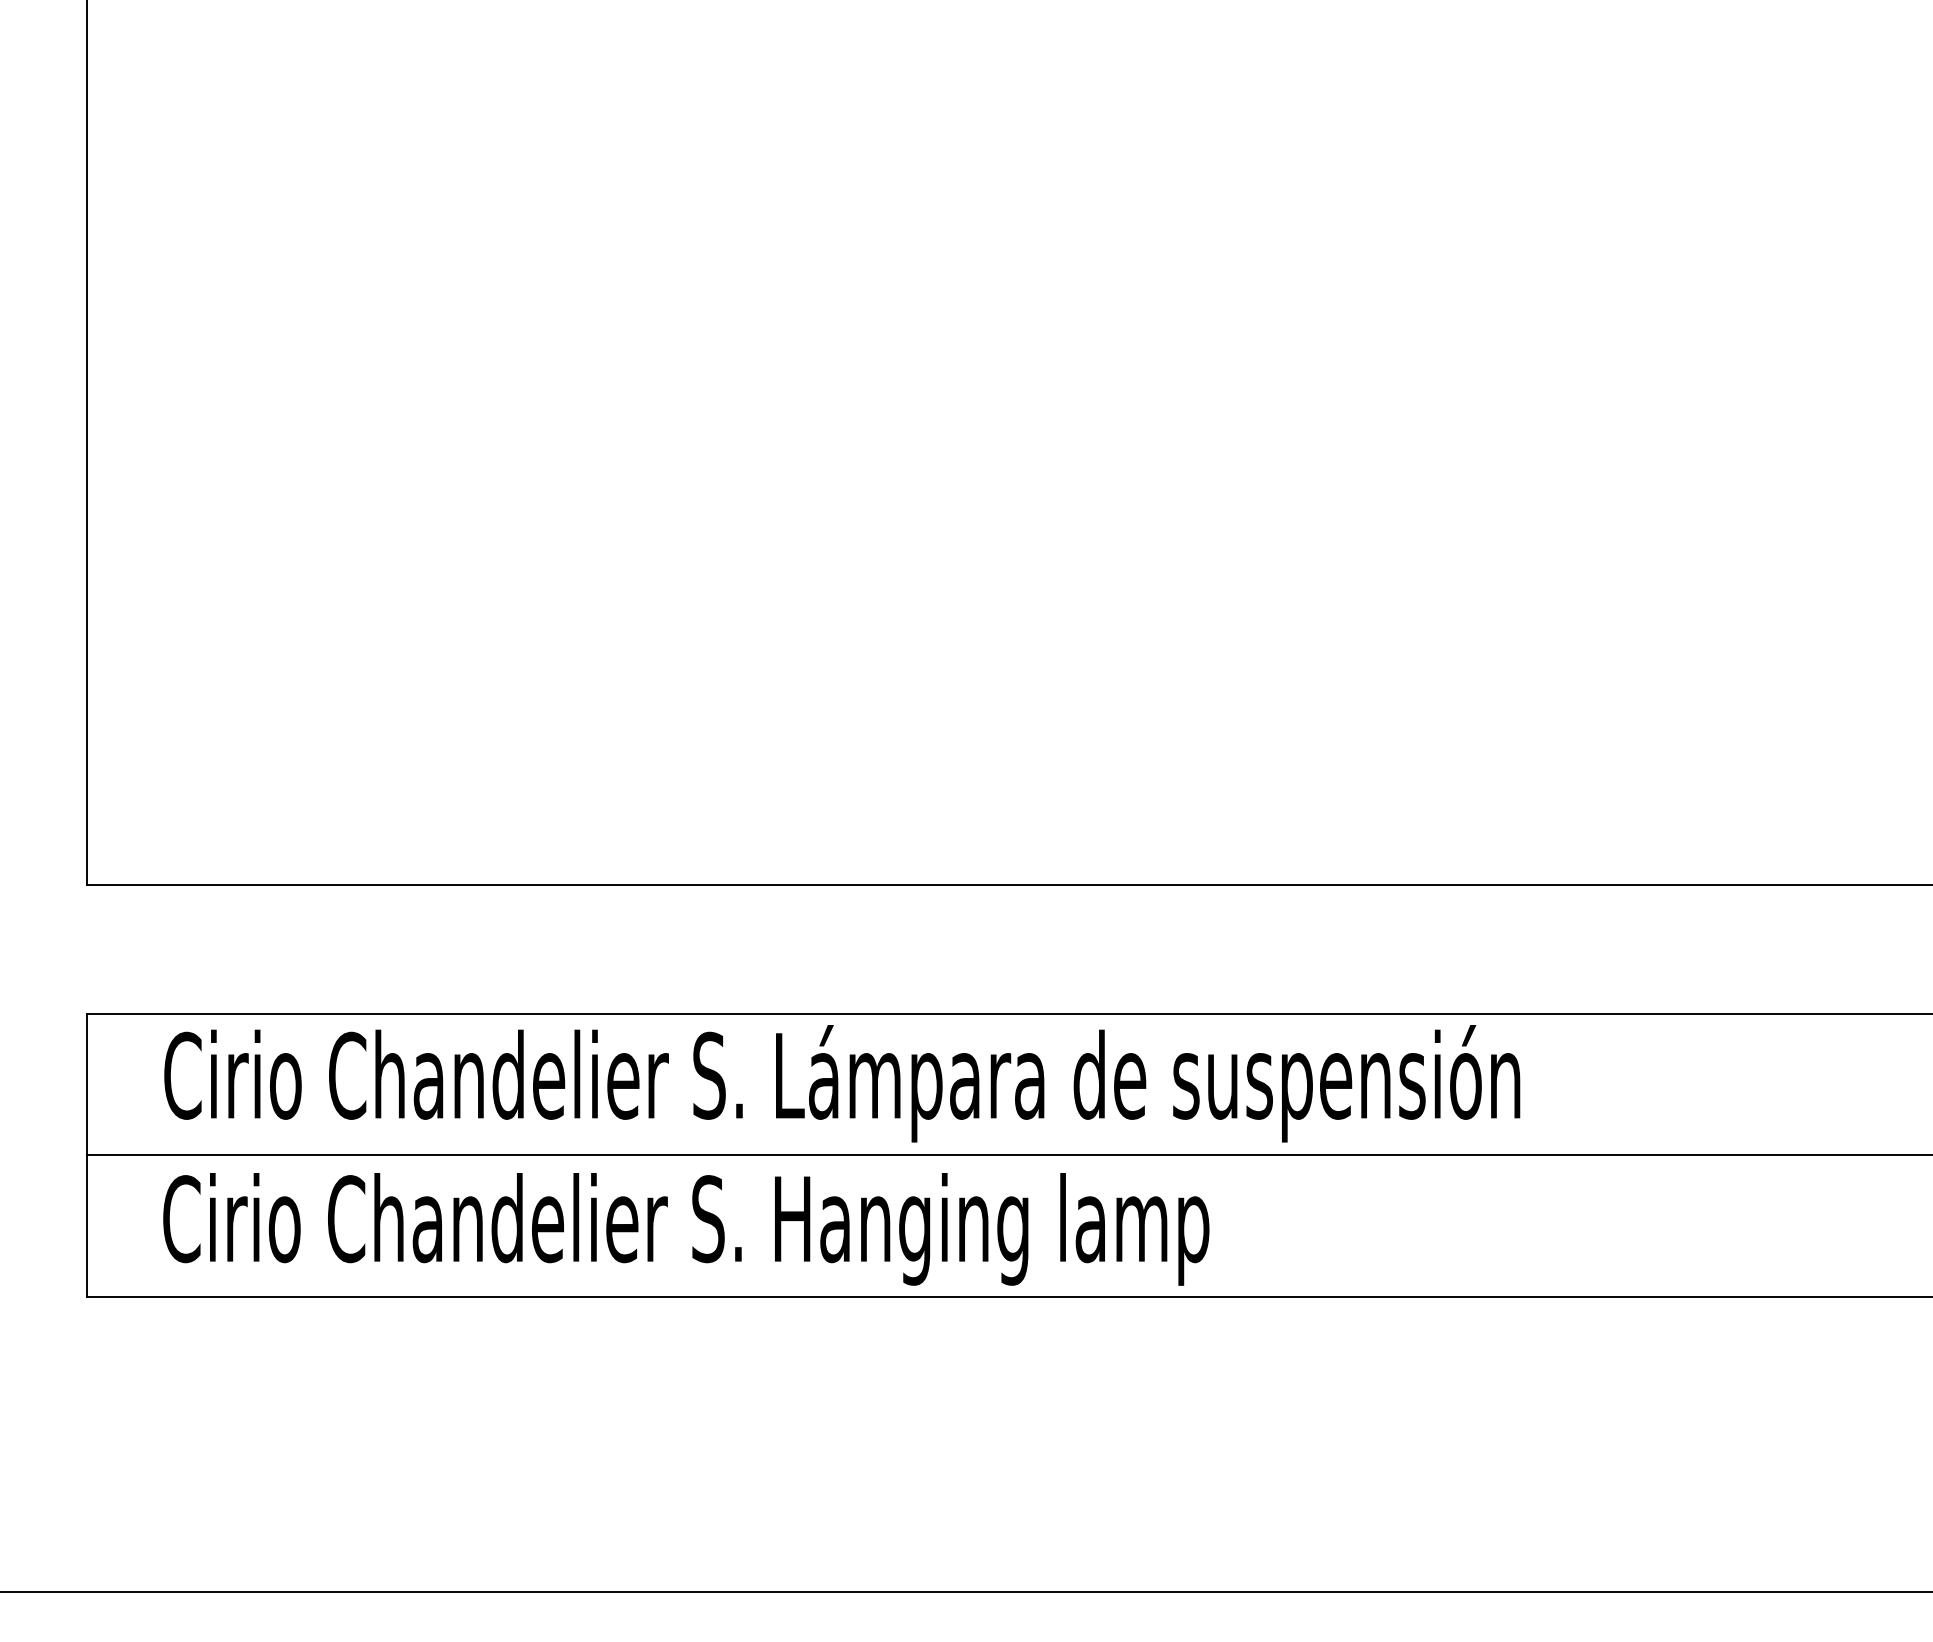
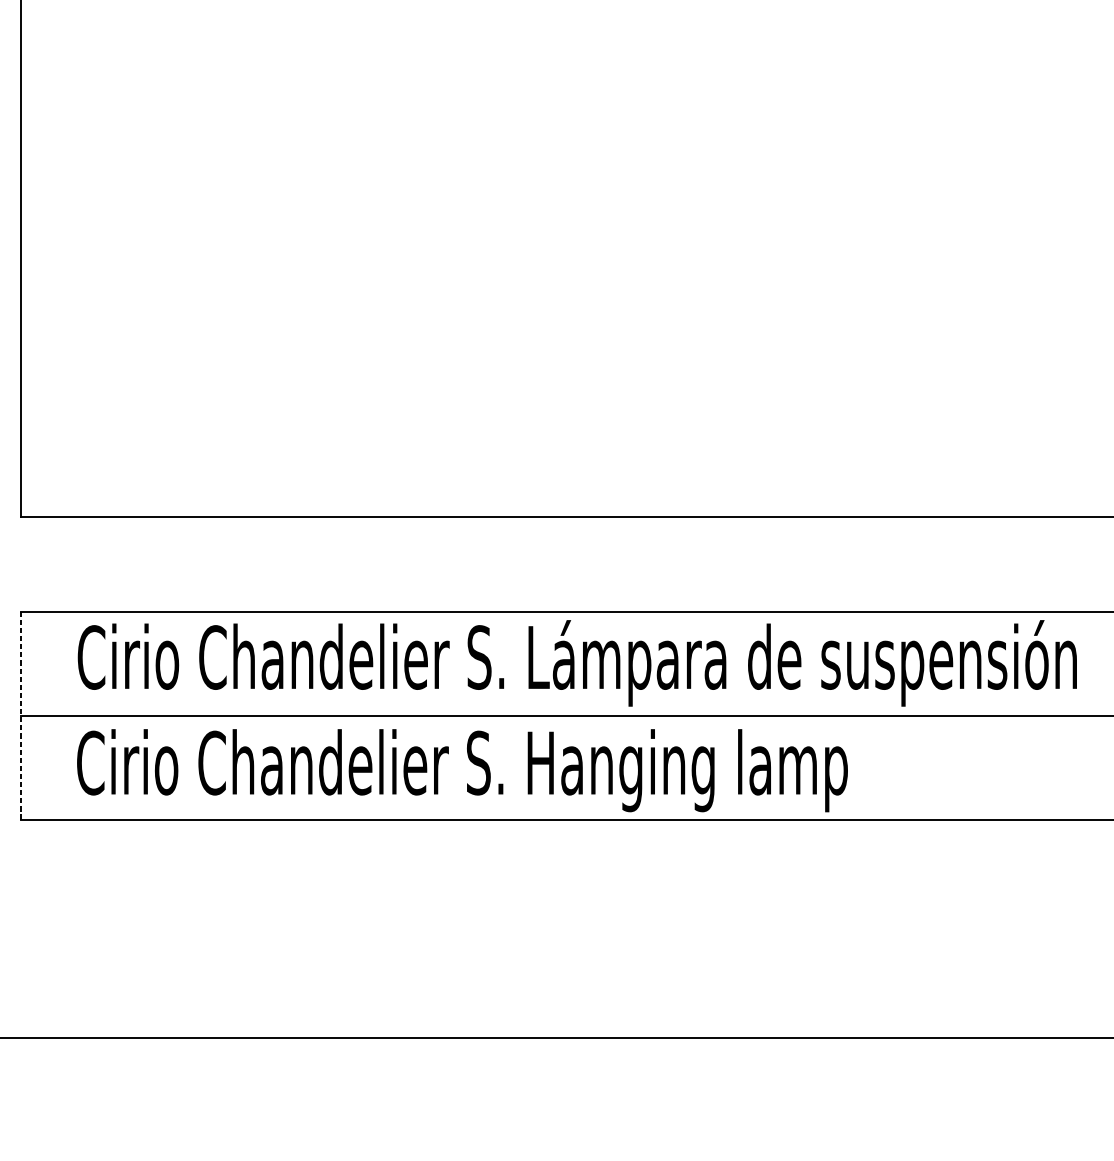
line: (87, 1155) -> (21, 716), solid -> dashed

